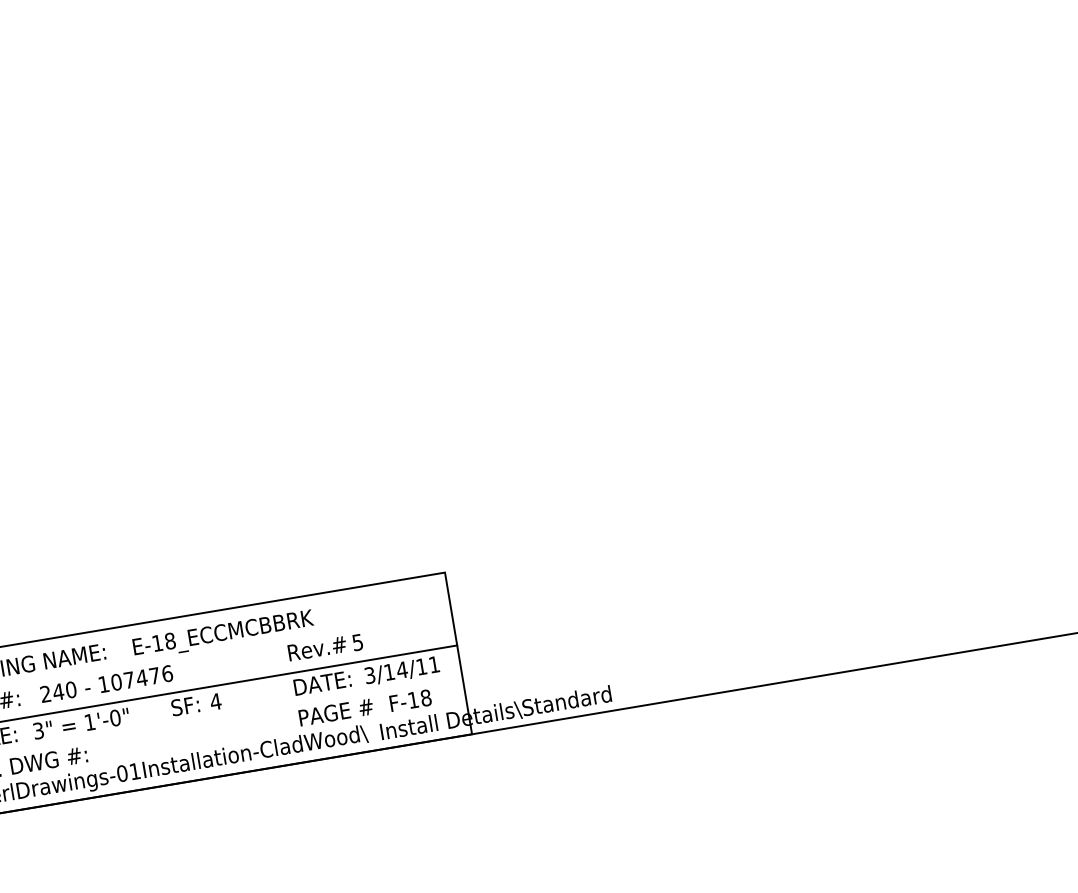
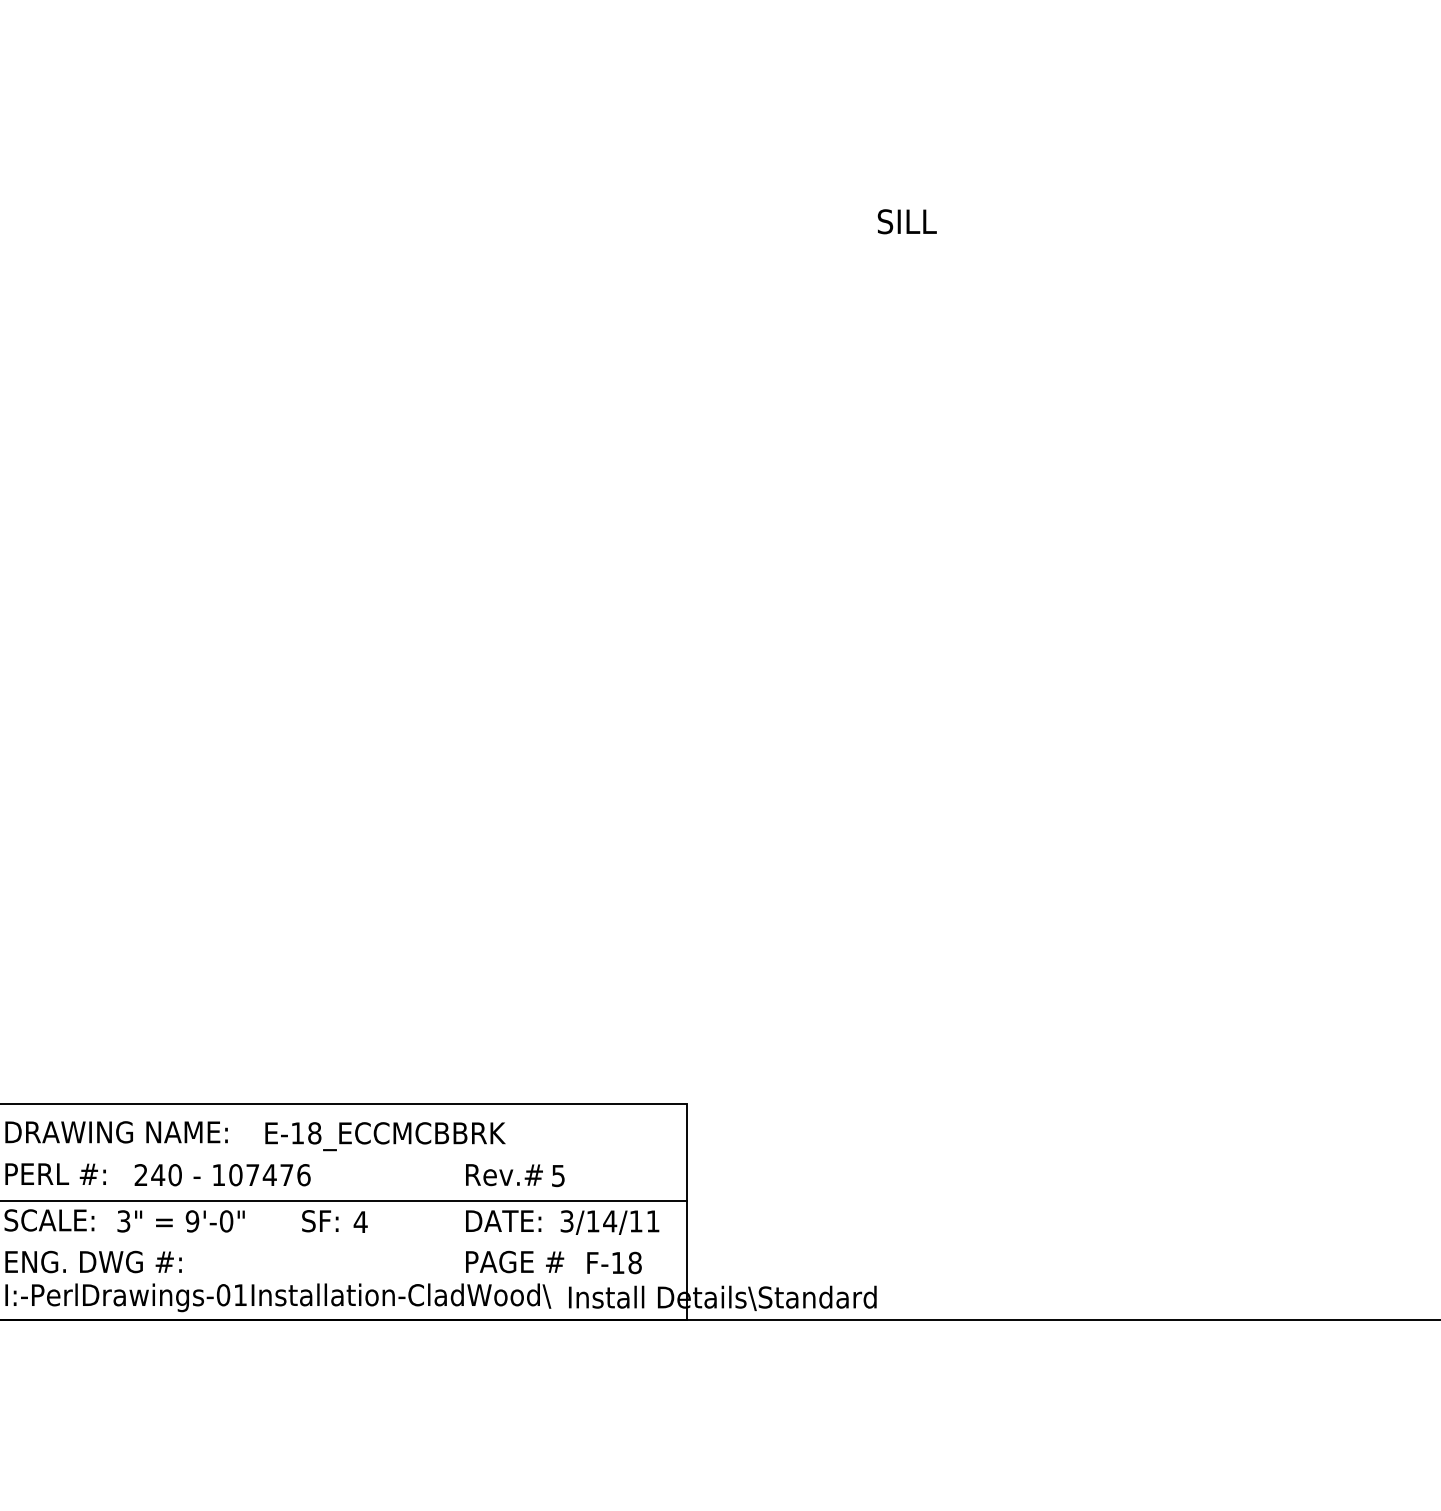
text: (89, 722) -> (192, 1221), 1'-0" -> 9'-0"

